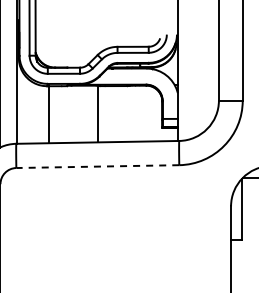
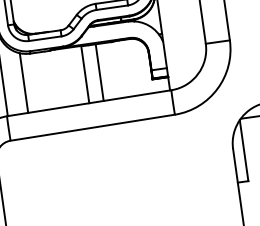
line: (49, 113) -> (24, 82), moved
line: (112, 114) -> (100, 72), added
line: (97, 166) -> (92, 127), dashed -> solid

